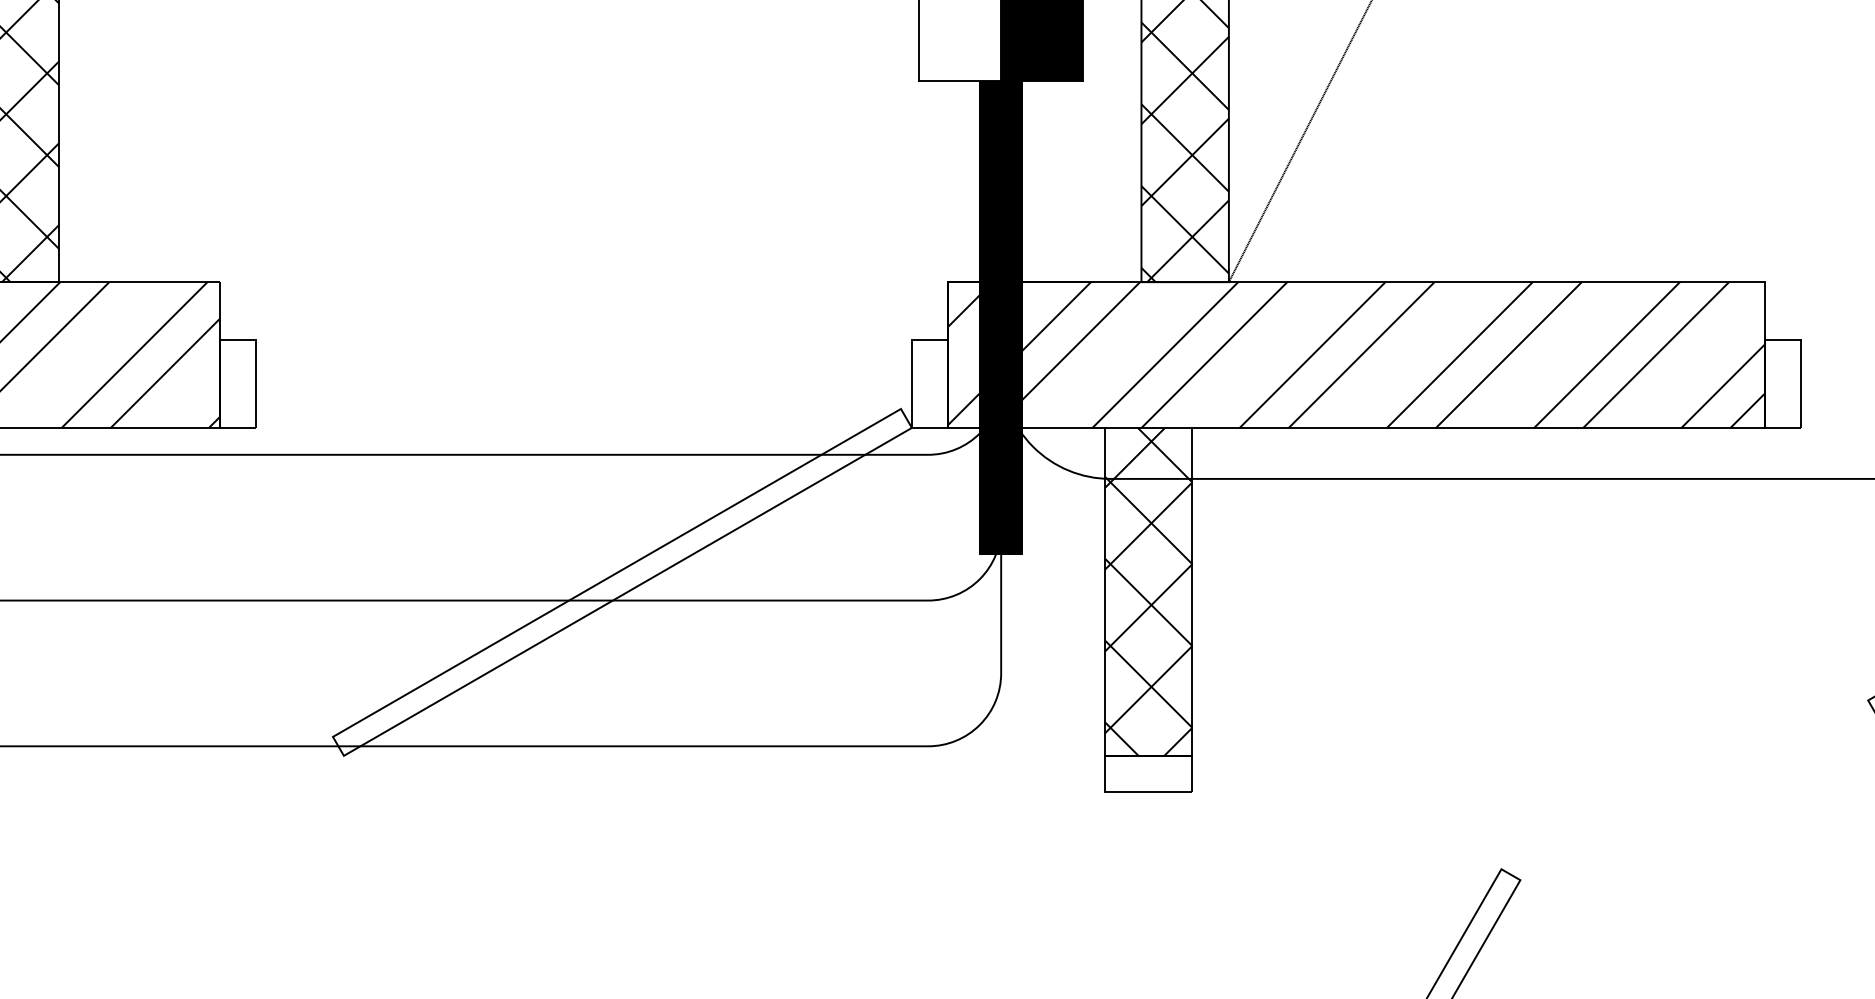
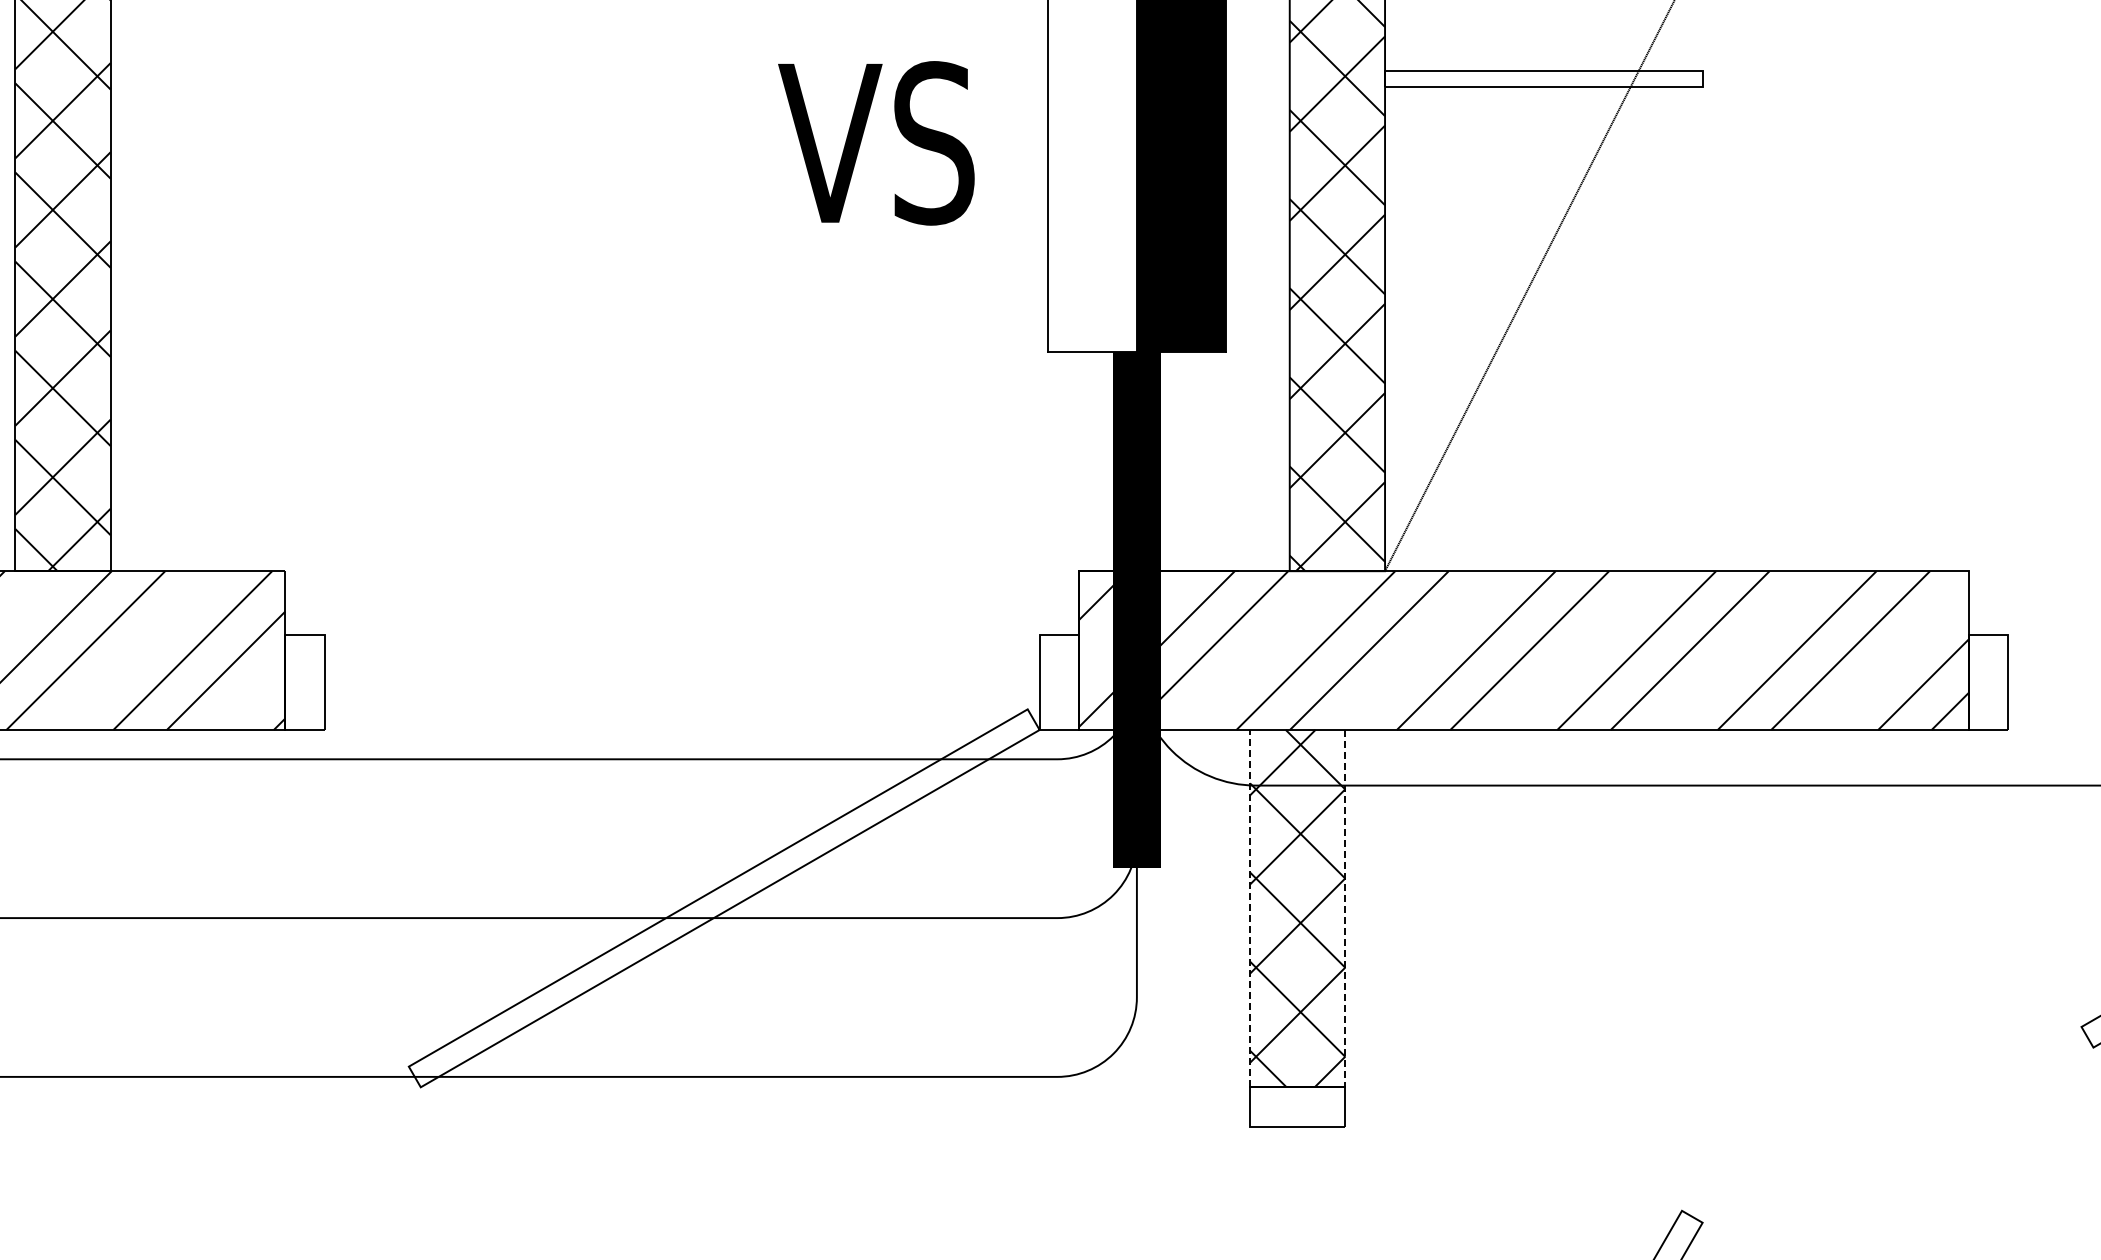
line: (1105, 591) -> (1250, 908), solid -> dashed
line: (1192, 591) -> (1345, 908), solid -> dashed

